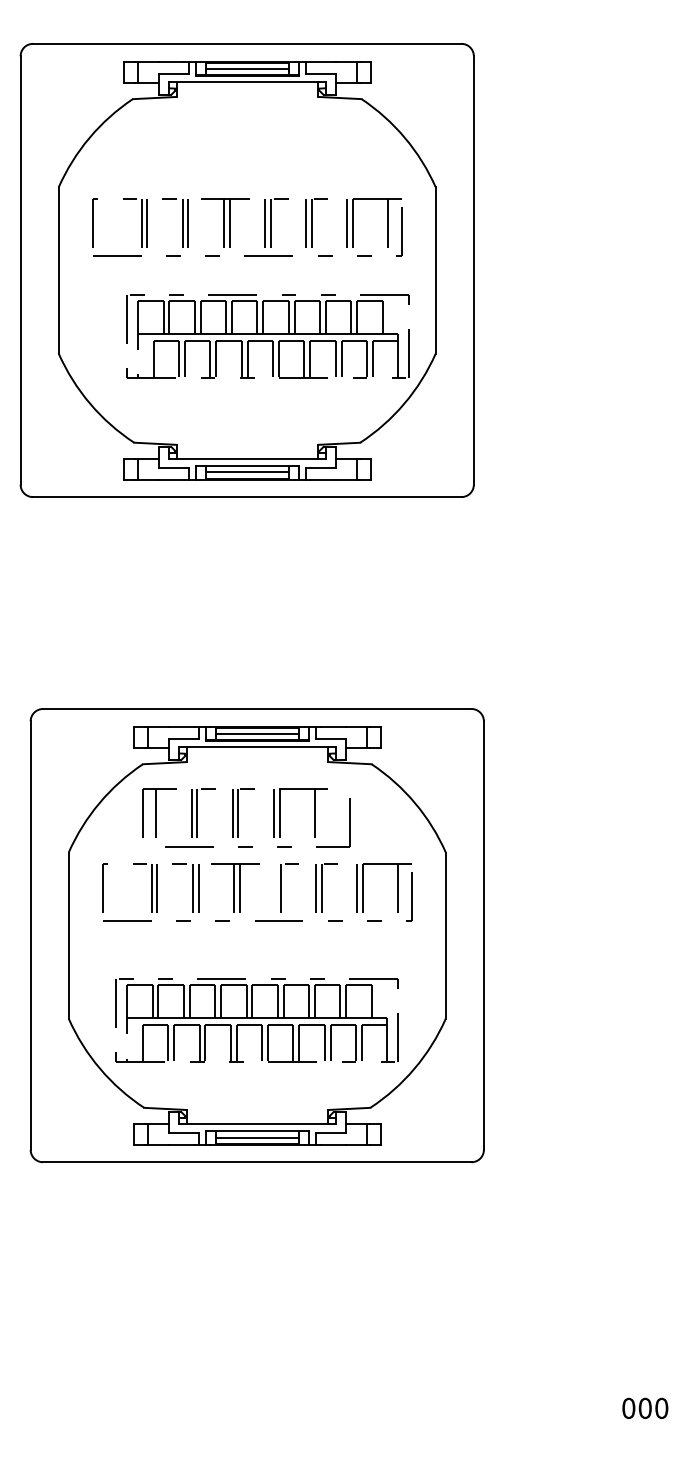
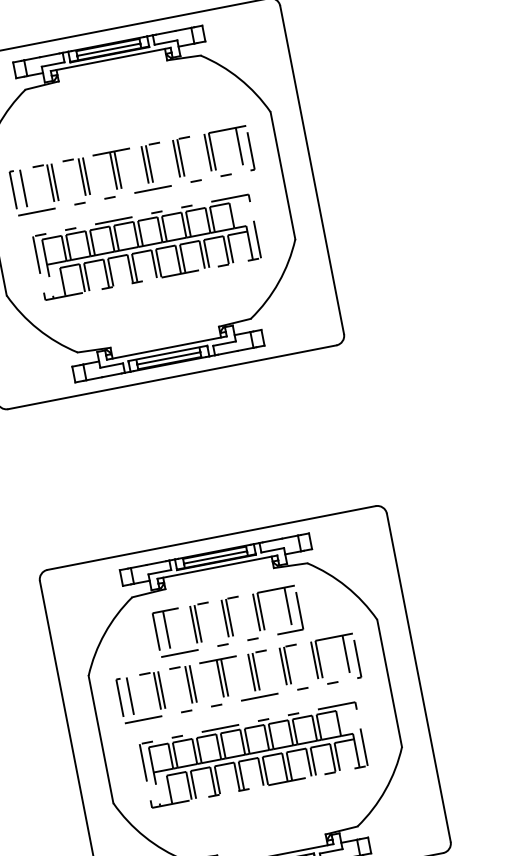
line: (106, 226) -> (24, 191), added
part: (267, 336) -> (146, 247), moved
part: (234, 812) -> (226, 617), moved
line: (116, 892) -> (131, 699), added
line: (274, 892) -> (252, 675), added
part: (256, 1020) -> (253, 755), moved

